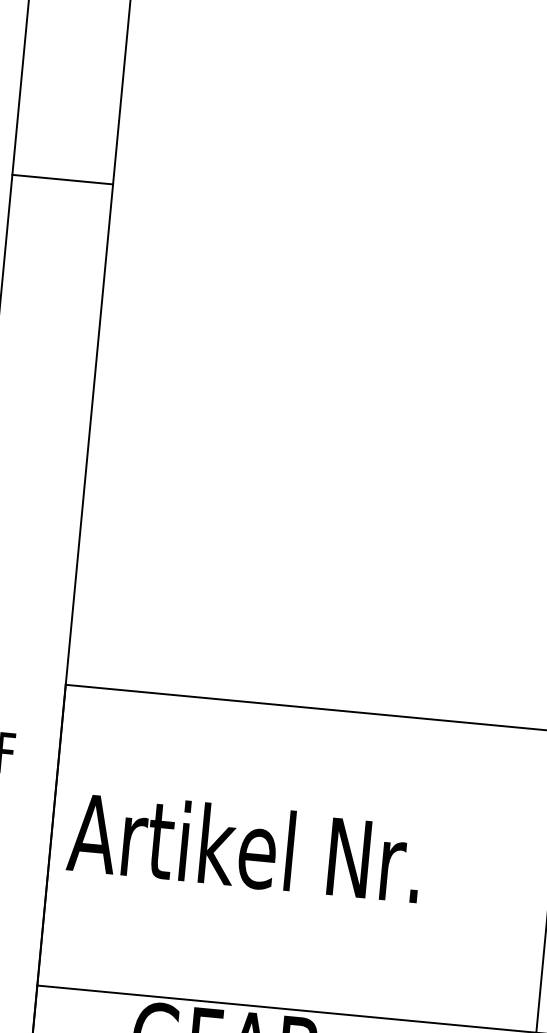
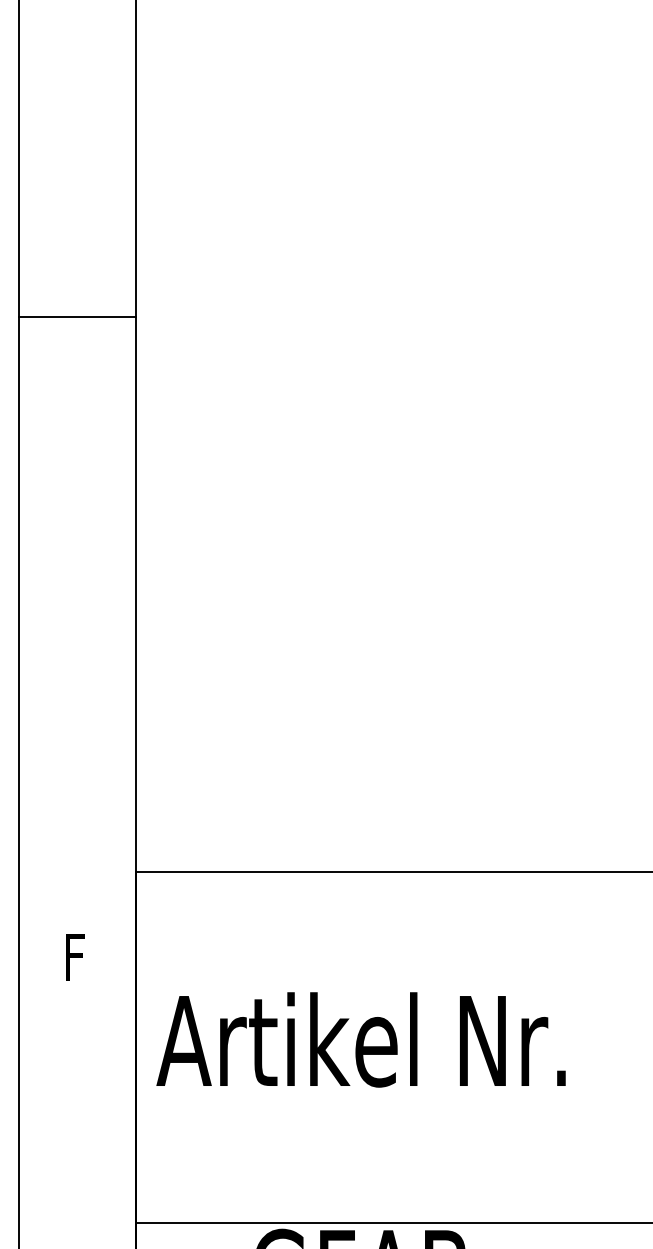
line: (62, 179) -> (77, 317), moved

